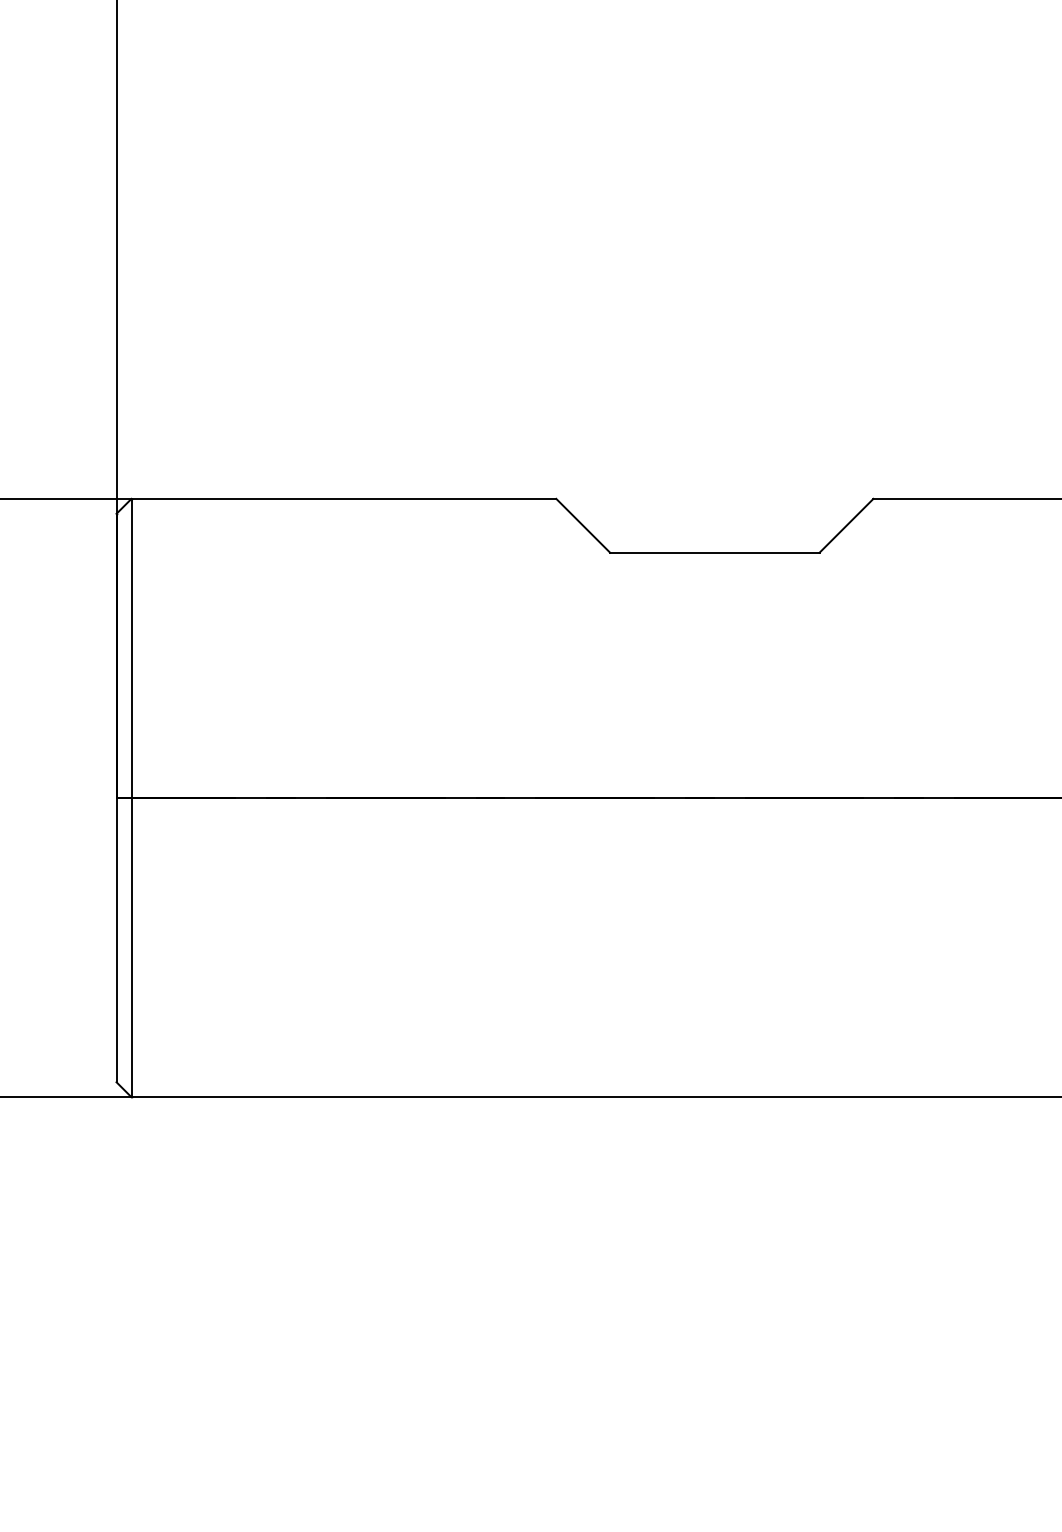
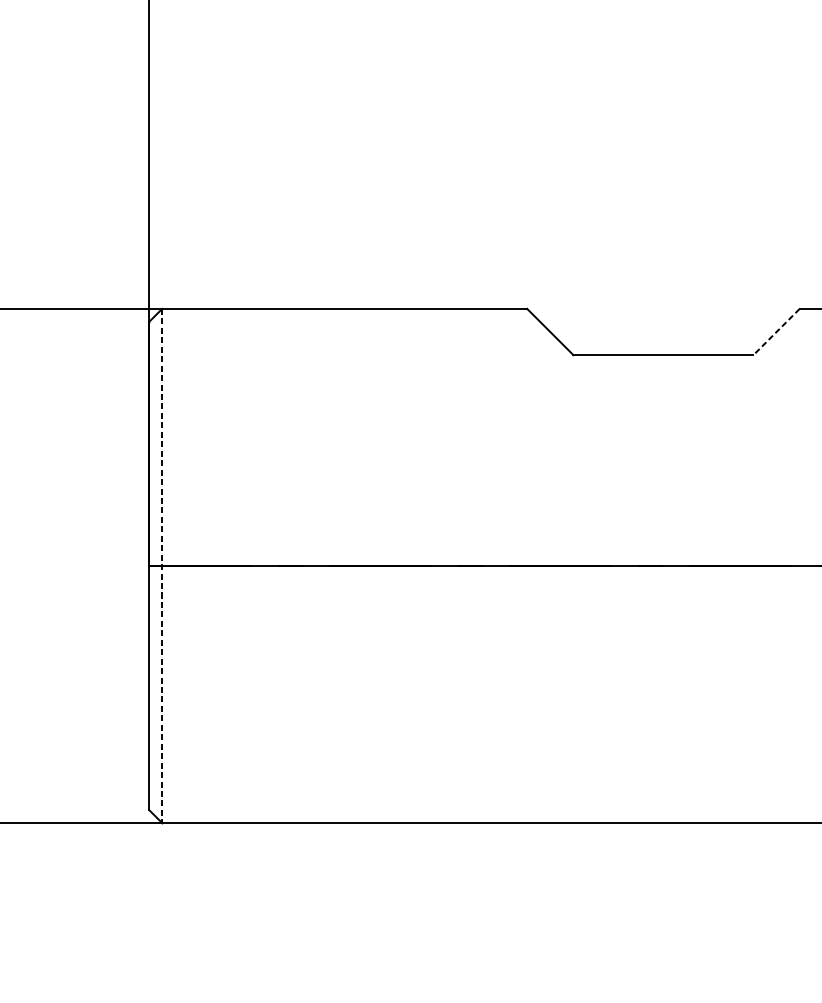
line: (846, 526) -> (776, 332), solid -> dashed
line: (131, 798) -> (162, 566), solid -> dashed

